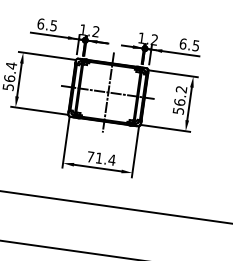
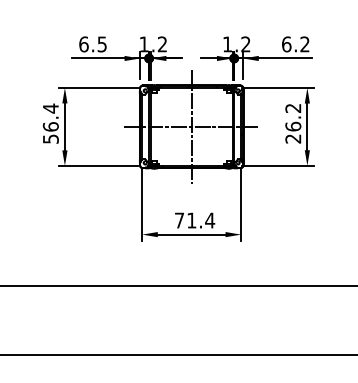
text: (195, 45) -> (304, 44), 6.5 -> 6.2
text: (178, 110) -> (293, 138), 56.2 -> 26.2

